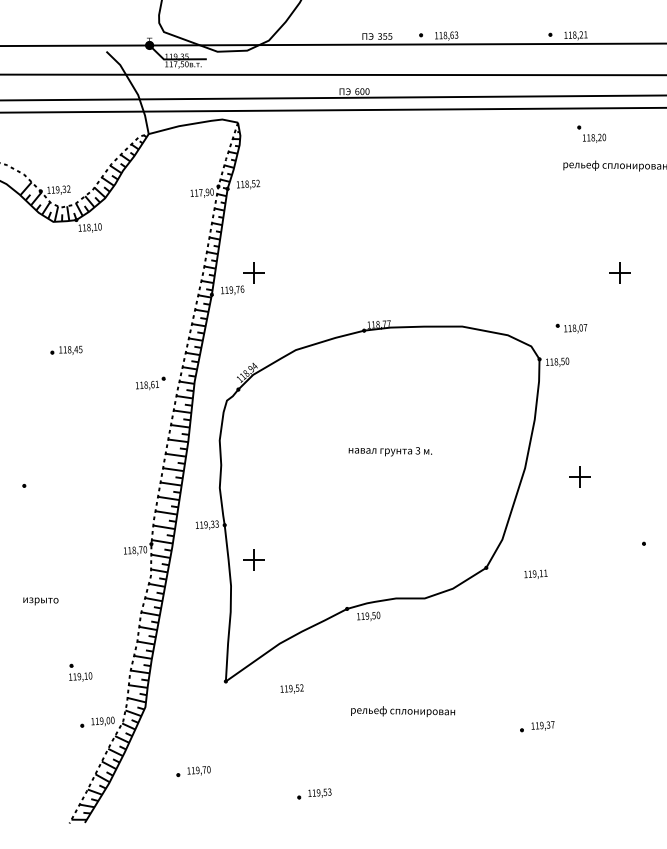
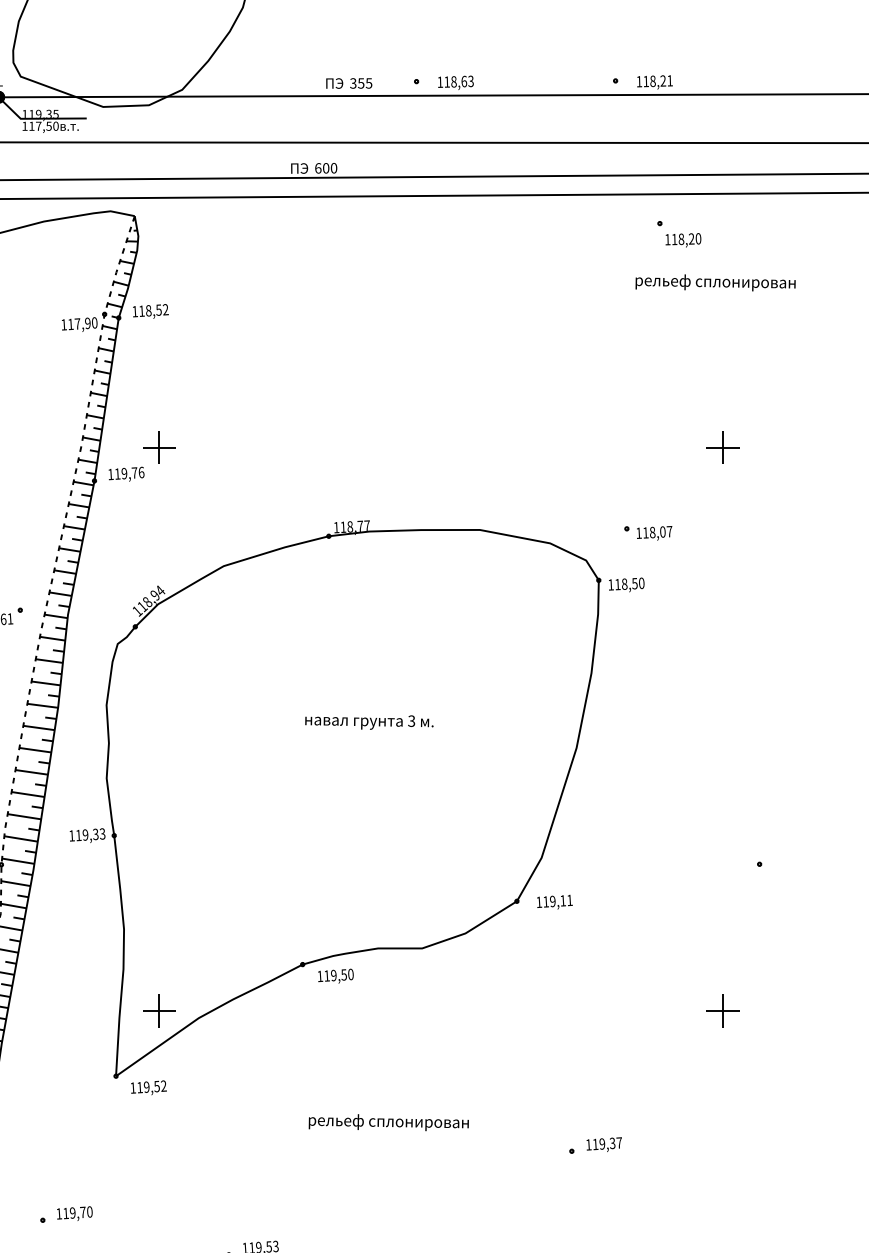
part: (579, 476) -> (721, 1010), moved
part: (253, 559) -> (158, 1010), moved
text: (535, 573) -> (554, 900), moved
text: (291, 688) -> (147, 1087), moved

